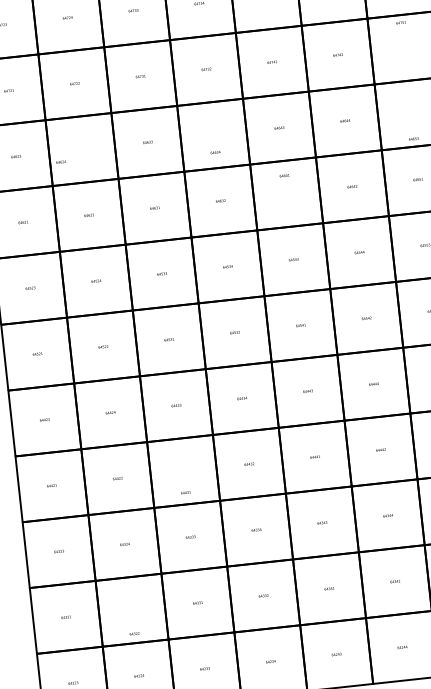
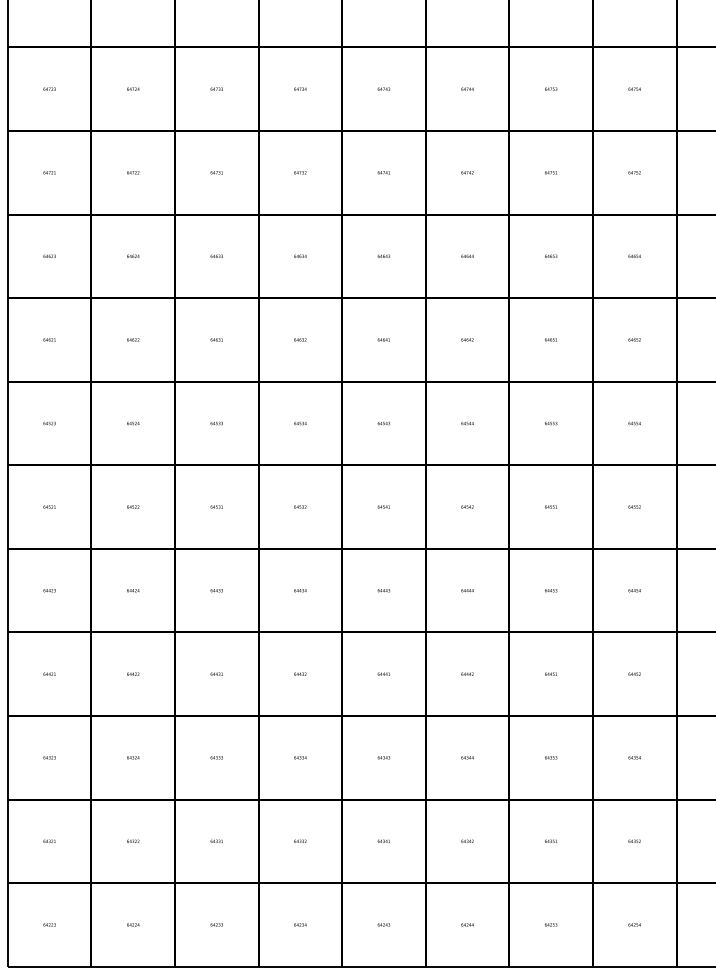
text: (401, 22) -> (551, 172), moved
text: (414, 138) -> (551, 255), moved
text: (215, 151) -> (300, 255), moved
text: (61, 161) -> (133, 255), moved
text: (284, 175) -> (383, 339), moved
text: (185, 492) -> (216, 673), moved
text: (134, 633) -> (133, 840), moved

